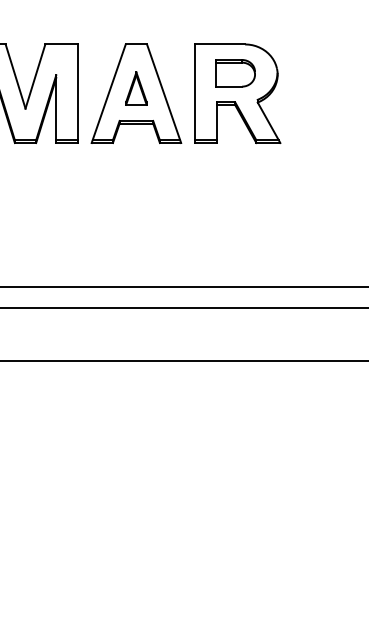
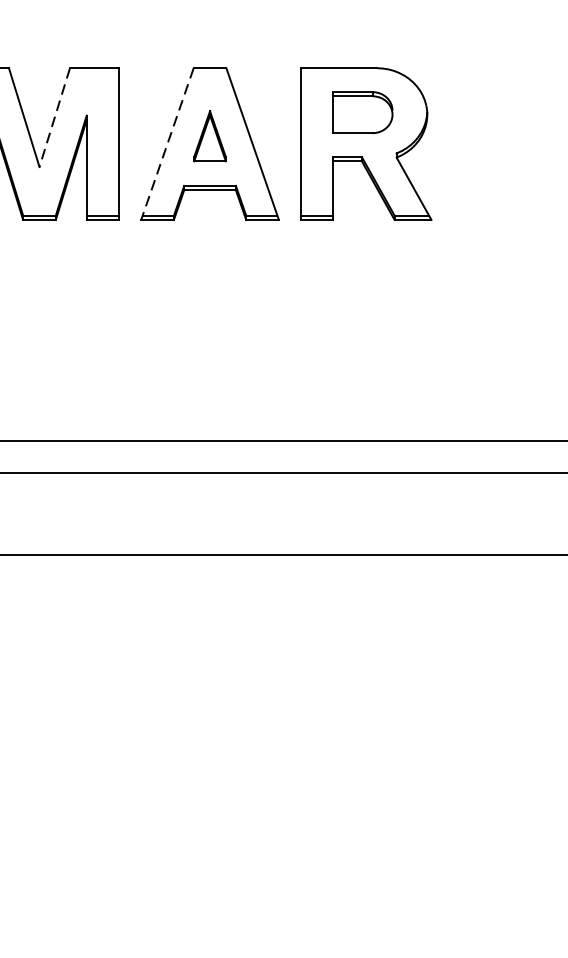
line: (35, 76) -> (54, 117), solid -> dashed
line: (108, 94) -> (167, 145), solid -> dashed

